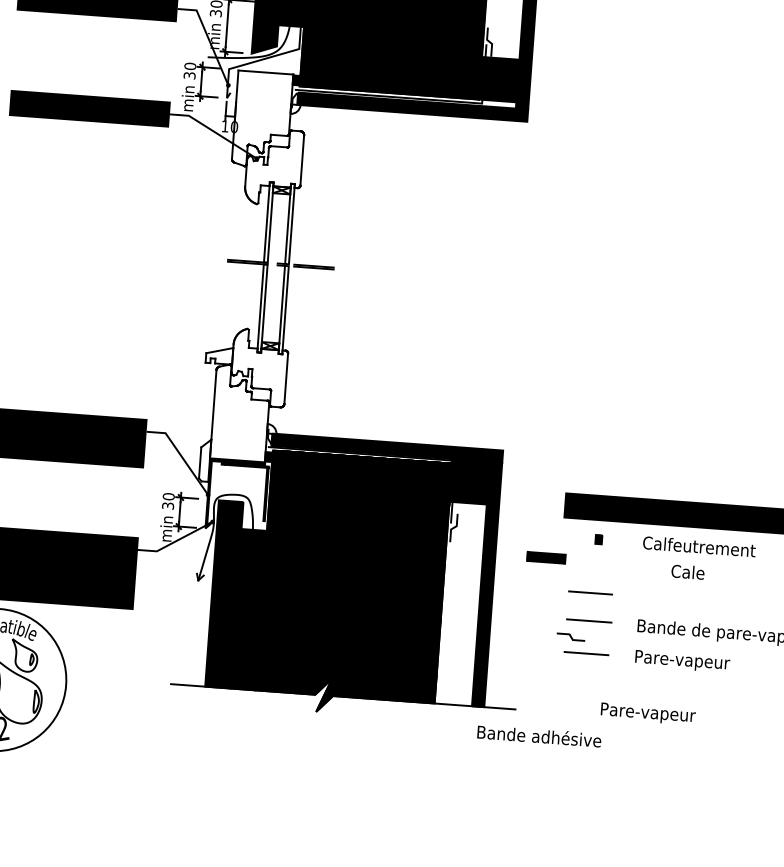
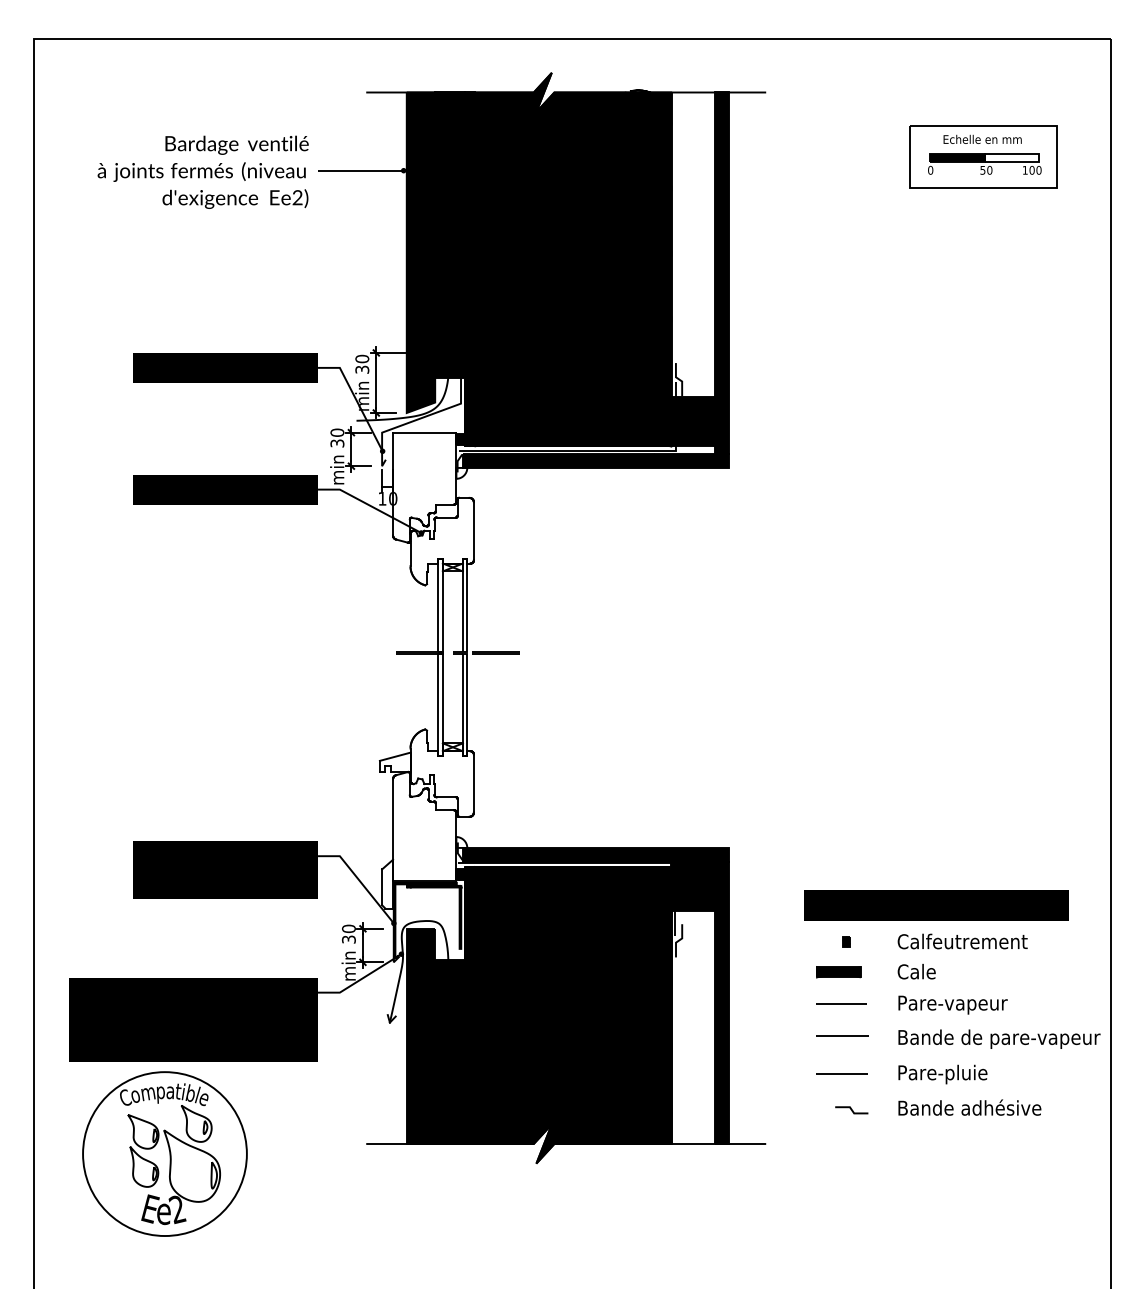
part: (546, 558) -> (838, 972), moved
text: (687, 571) -> (916, 971), moved
line: (570, 637) -> (851, 1110), moved
text: (702, 662) -> (975, 1074), Pare-vapeur -> Pare-pluie
text: (647, 713) -> (952, 1004), moved
text: (539, 735) -> (969, 1107), moved

